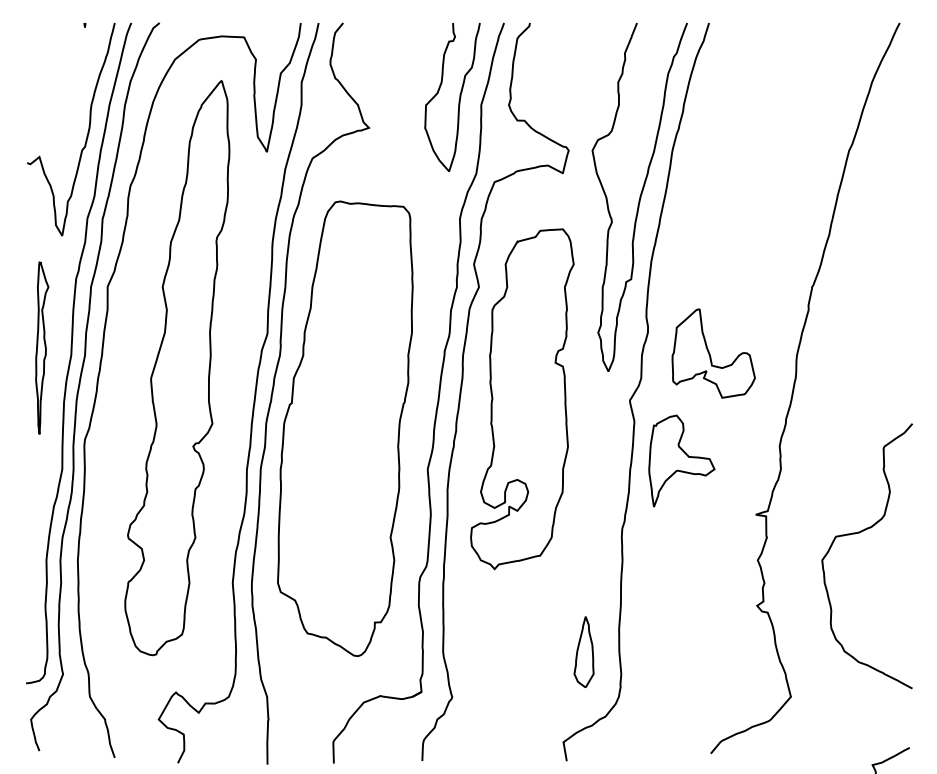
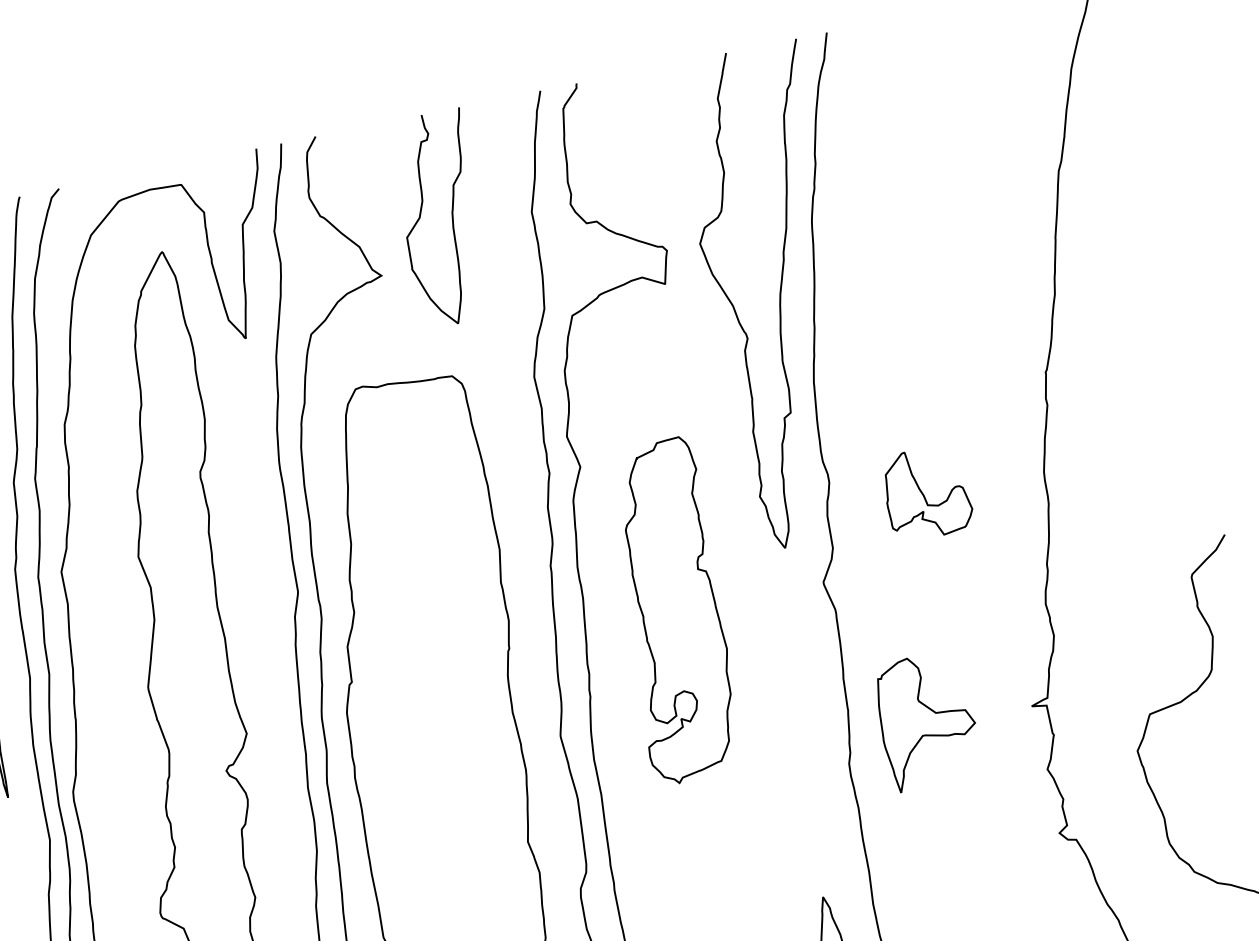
curve: (458, 100) -> (451, 221), moved
part: (713, 353) -> (926, 493), size x0.7
part: (522, 399) -> (673, 611), size x0.7
part: (681, 460) -> (926, 720), moved

